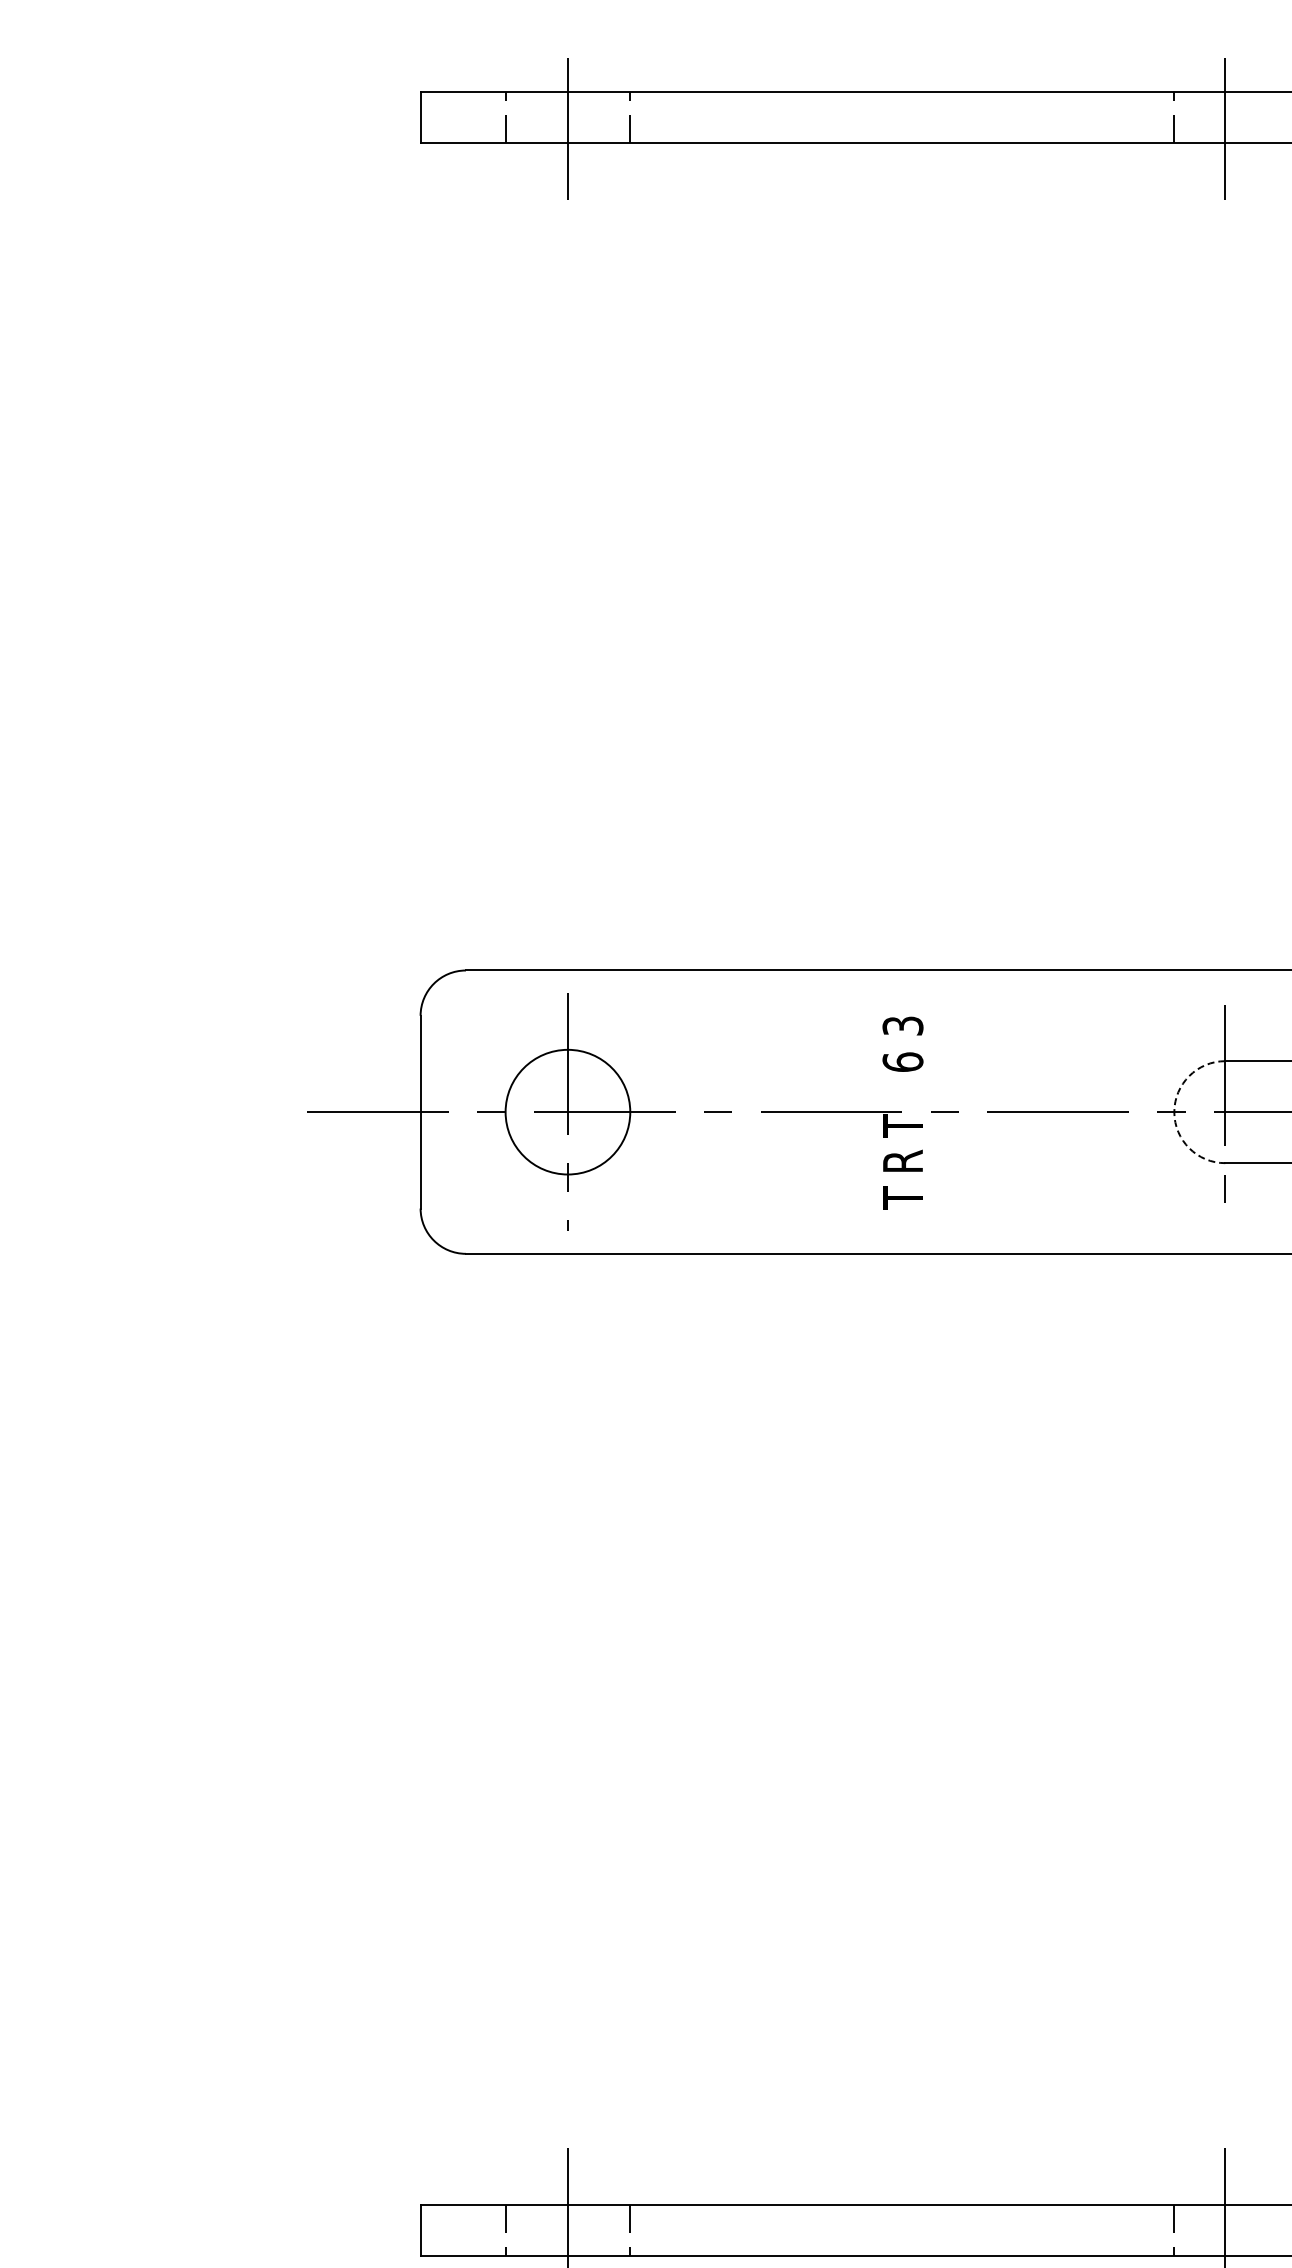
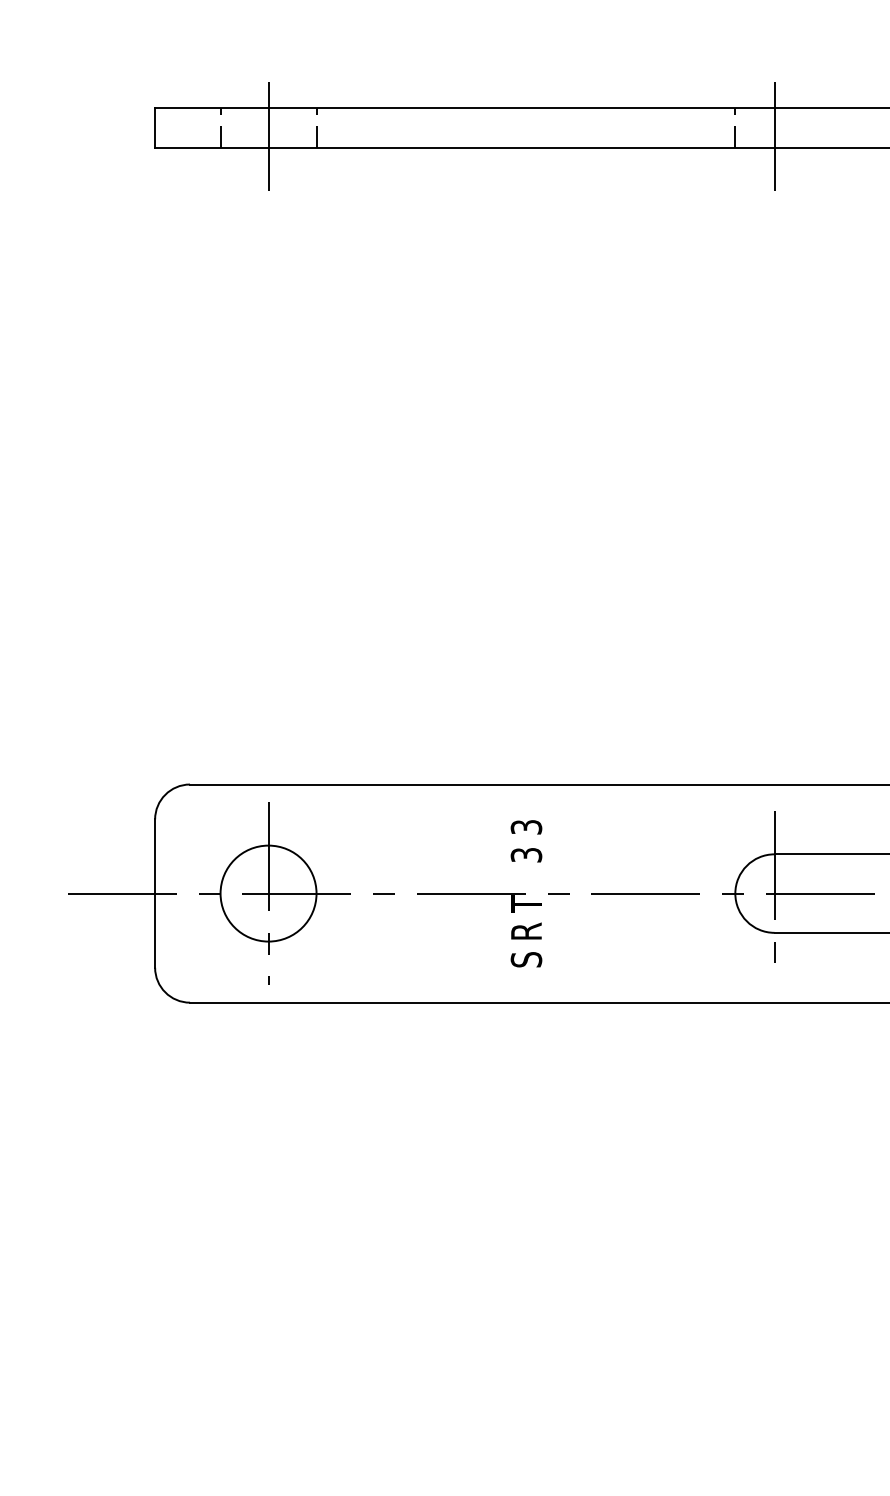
text: (902, 1061) -> (526, 854), 6 -> 3
arc: (1174, 1112) -> (735, 893), dashed -> solid
text: (902, 1197) -> (526, 959), T -> S

